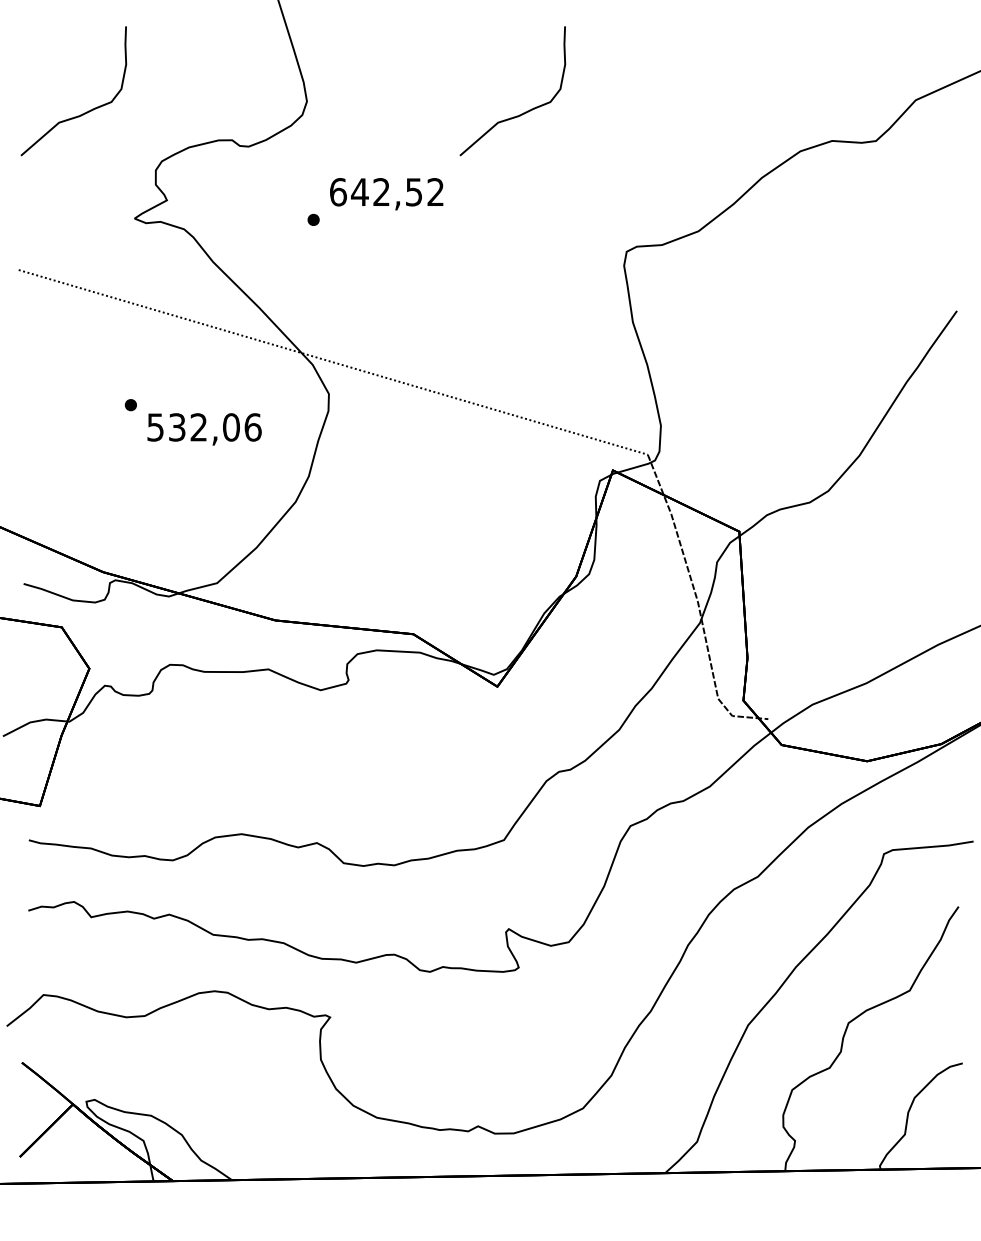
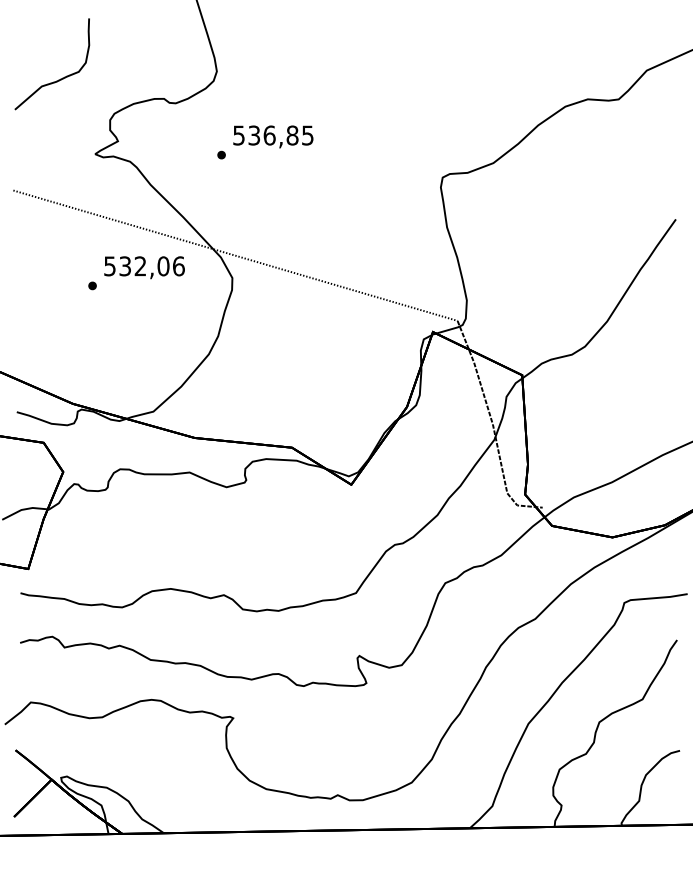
curve: (523, 112) -> (369, 79), removed
text: (386, 192) -> (273, 135), 642,52 -> 536,85
text: (204, 429) -> (144, 267), moved

